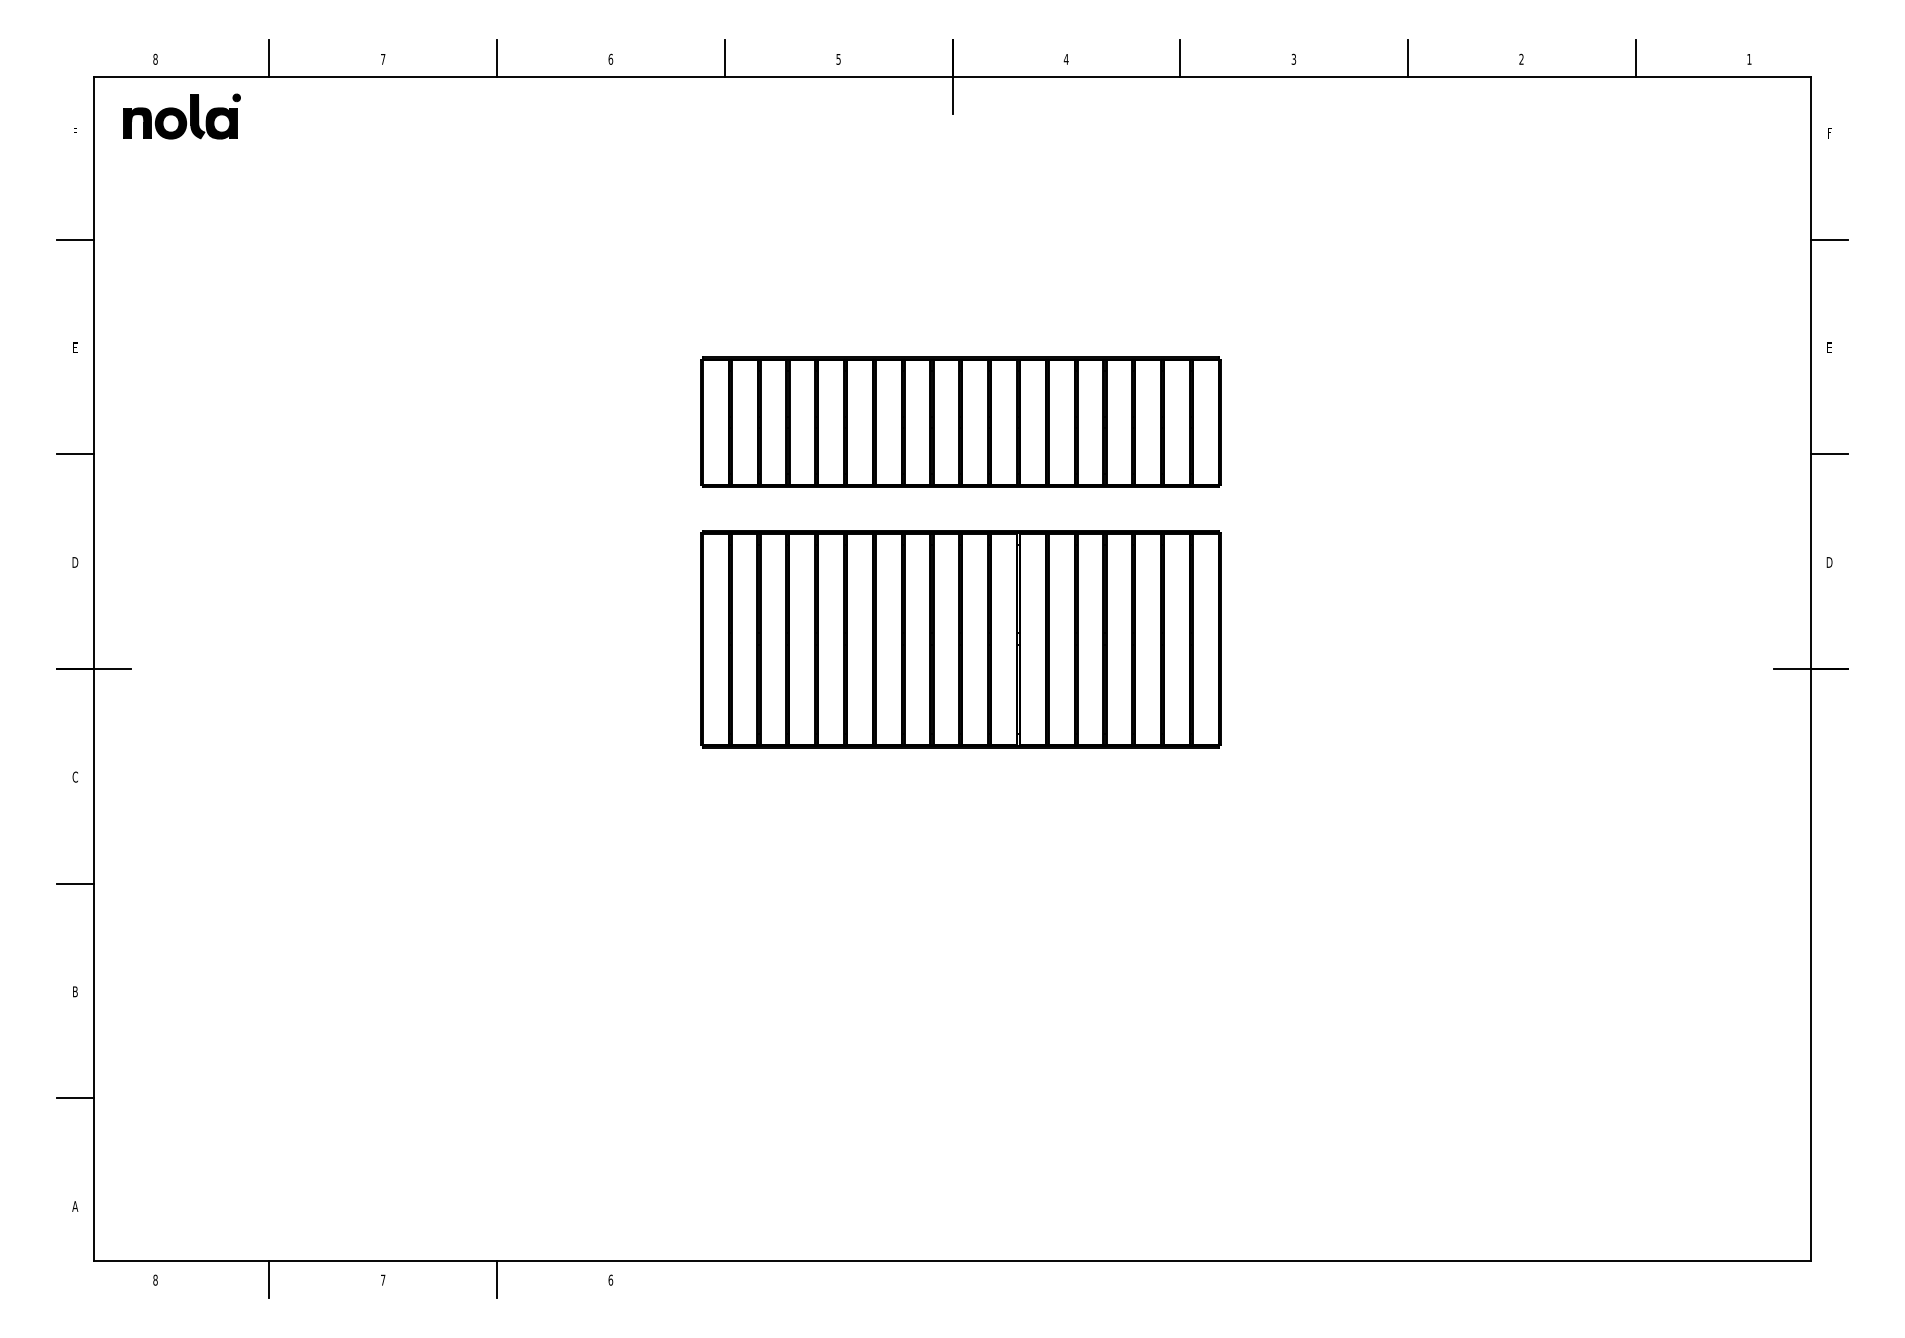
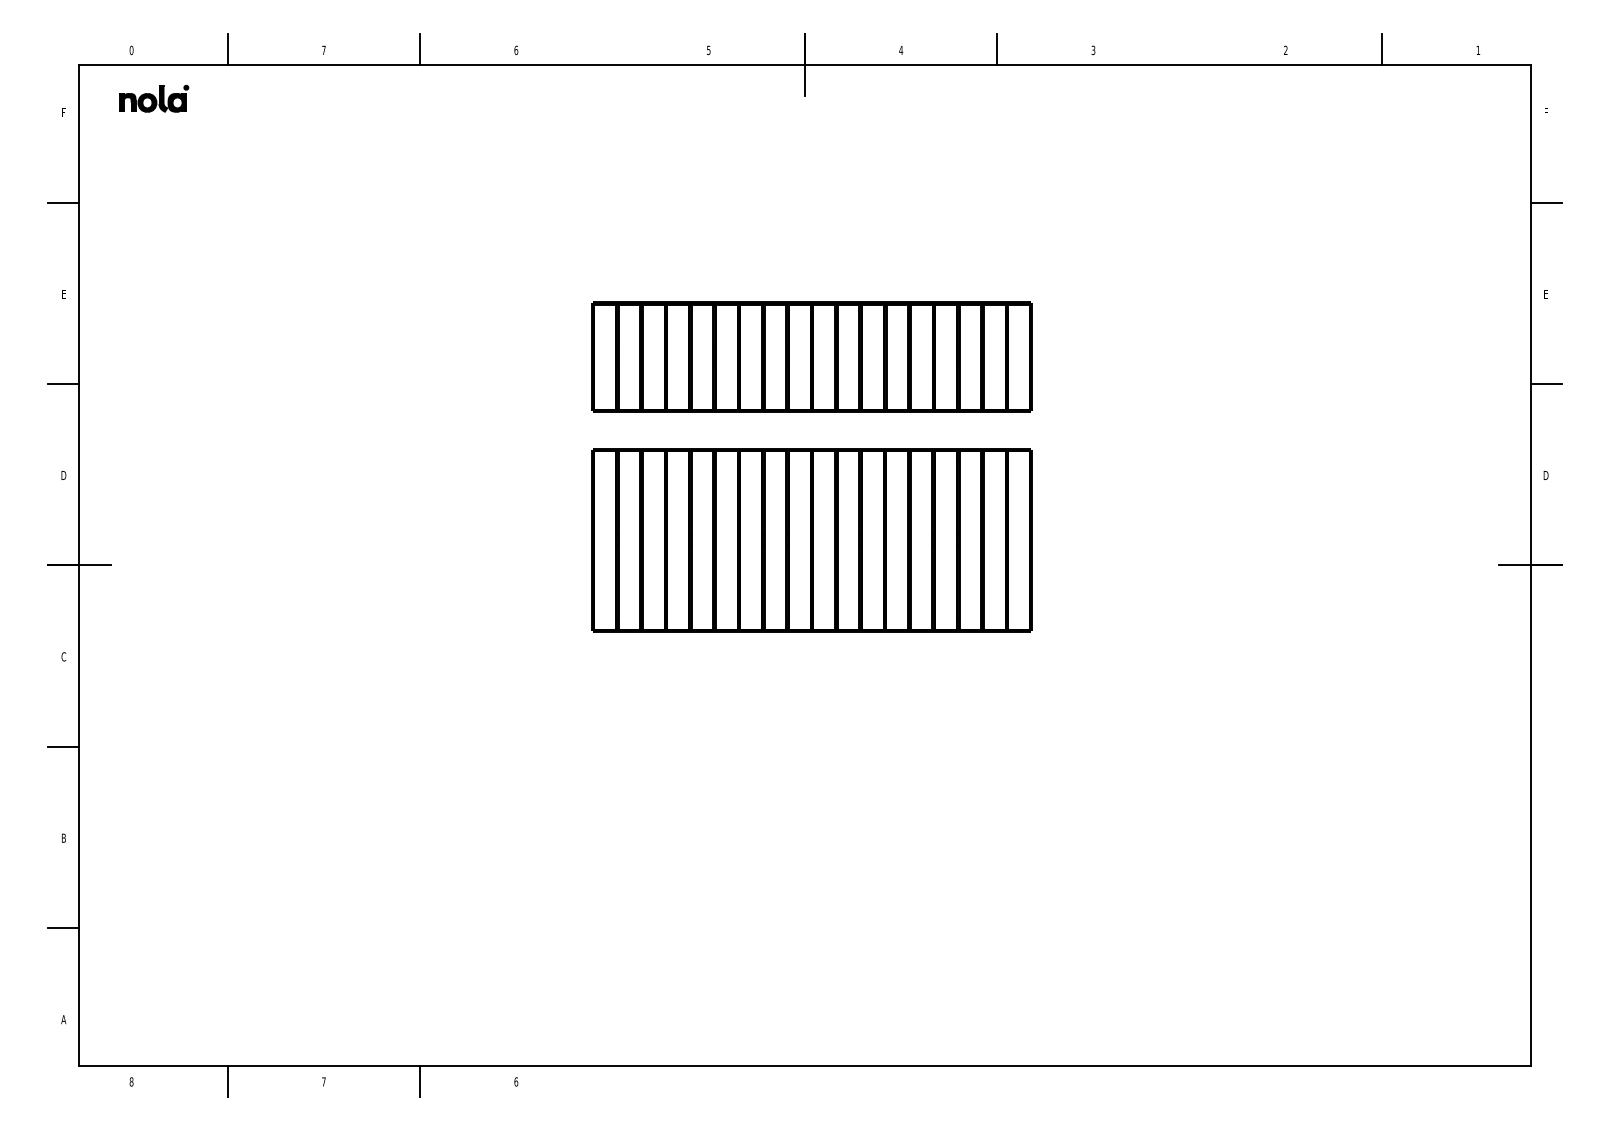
line: (724, 58) -> (612, 49), removed
line: (1407, 58) -> (1189, 49), removed
text: (155, 59) -> (131, 50), 8 -> 0
part: (181, 116) -> (153, 98), size x0.7

